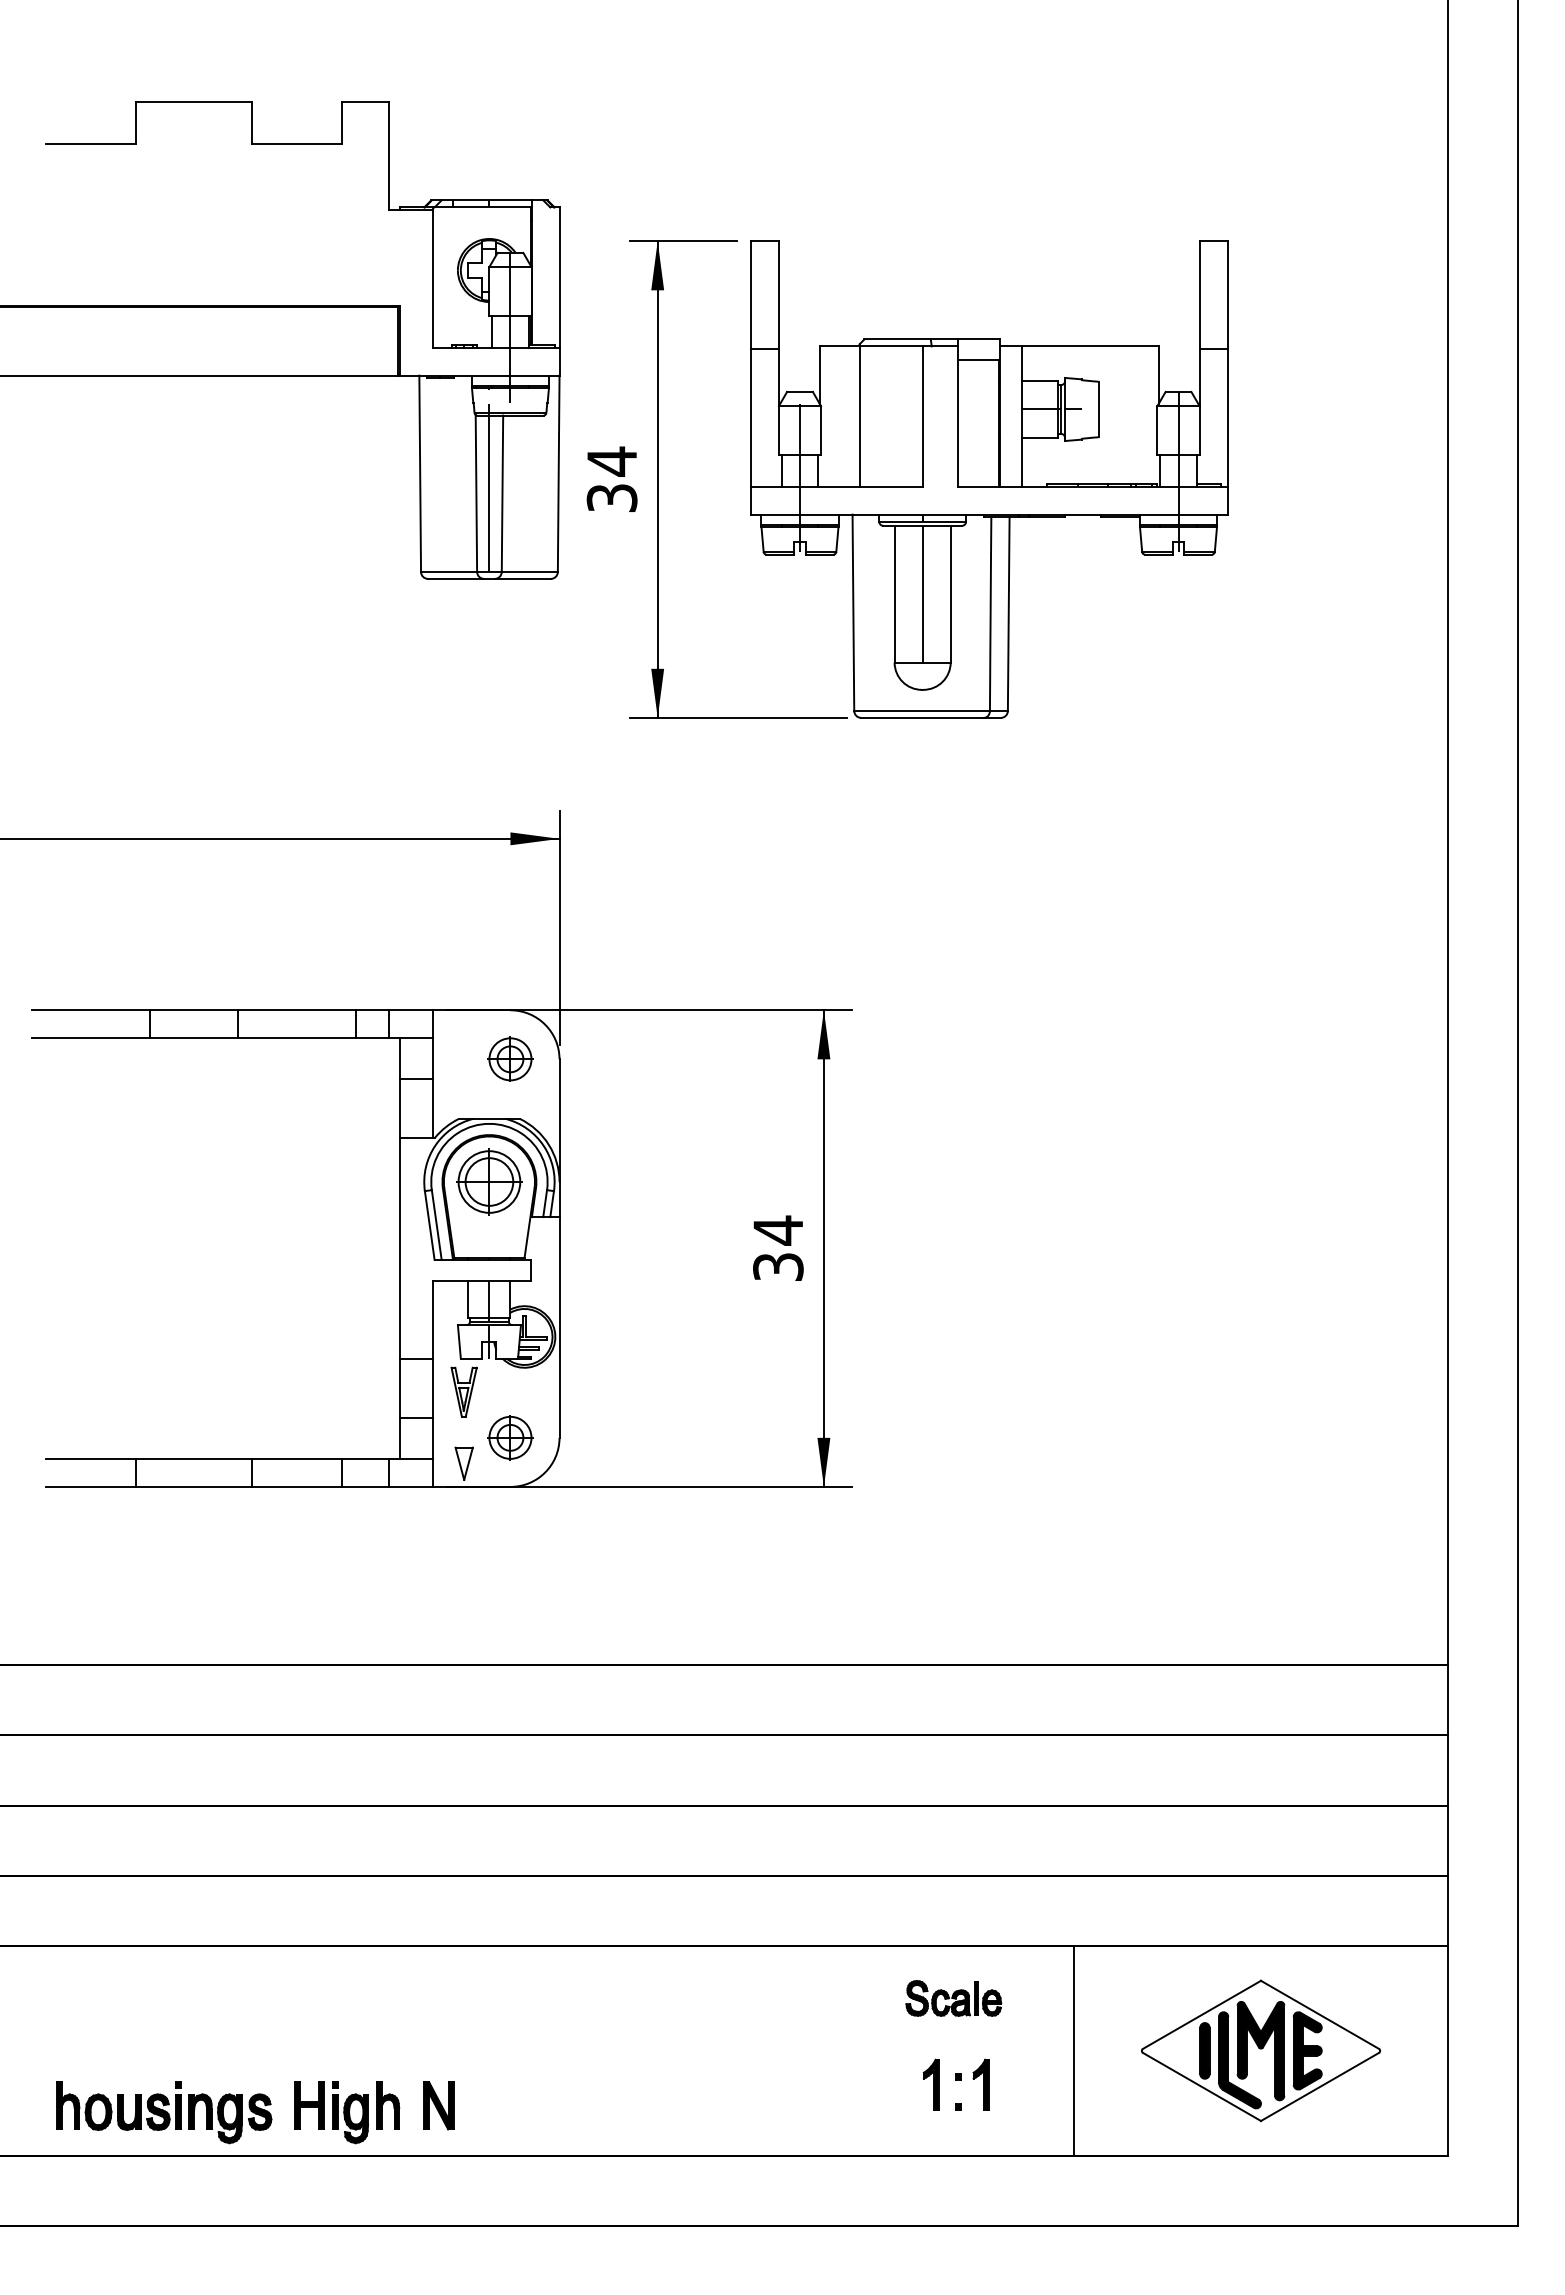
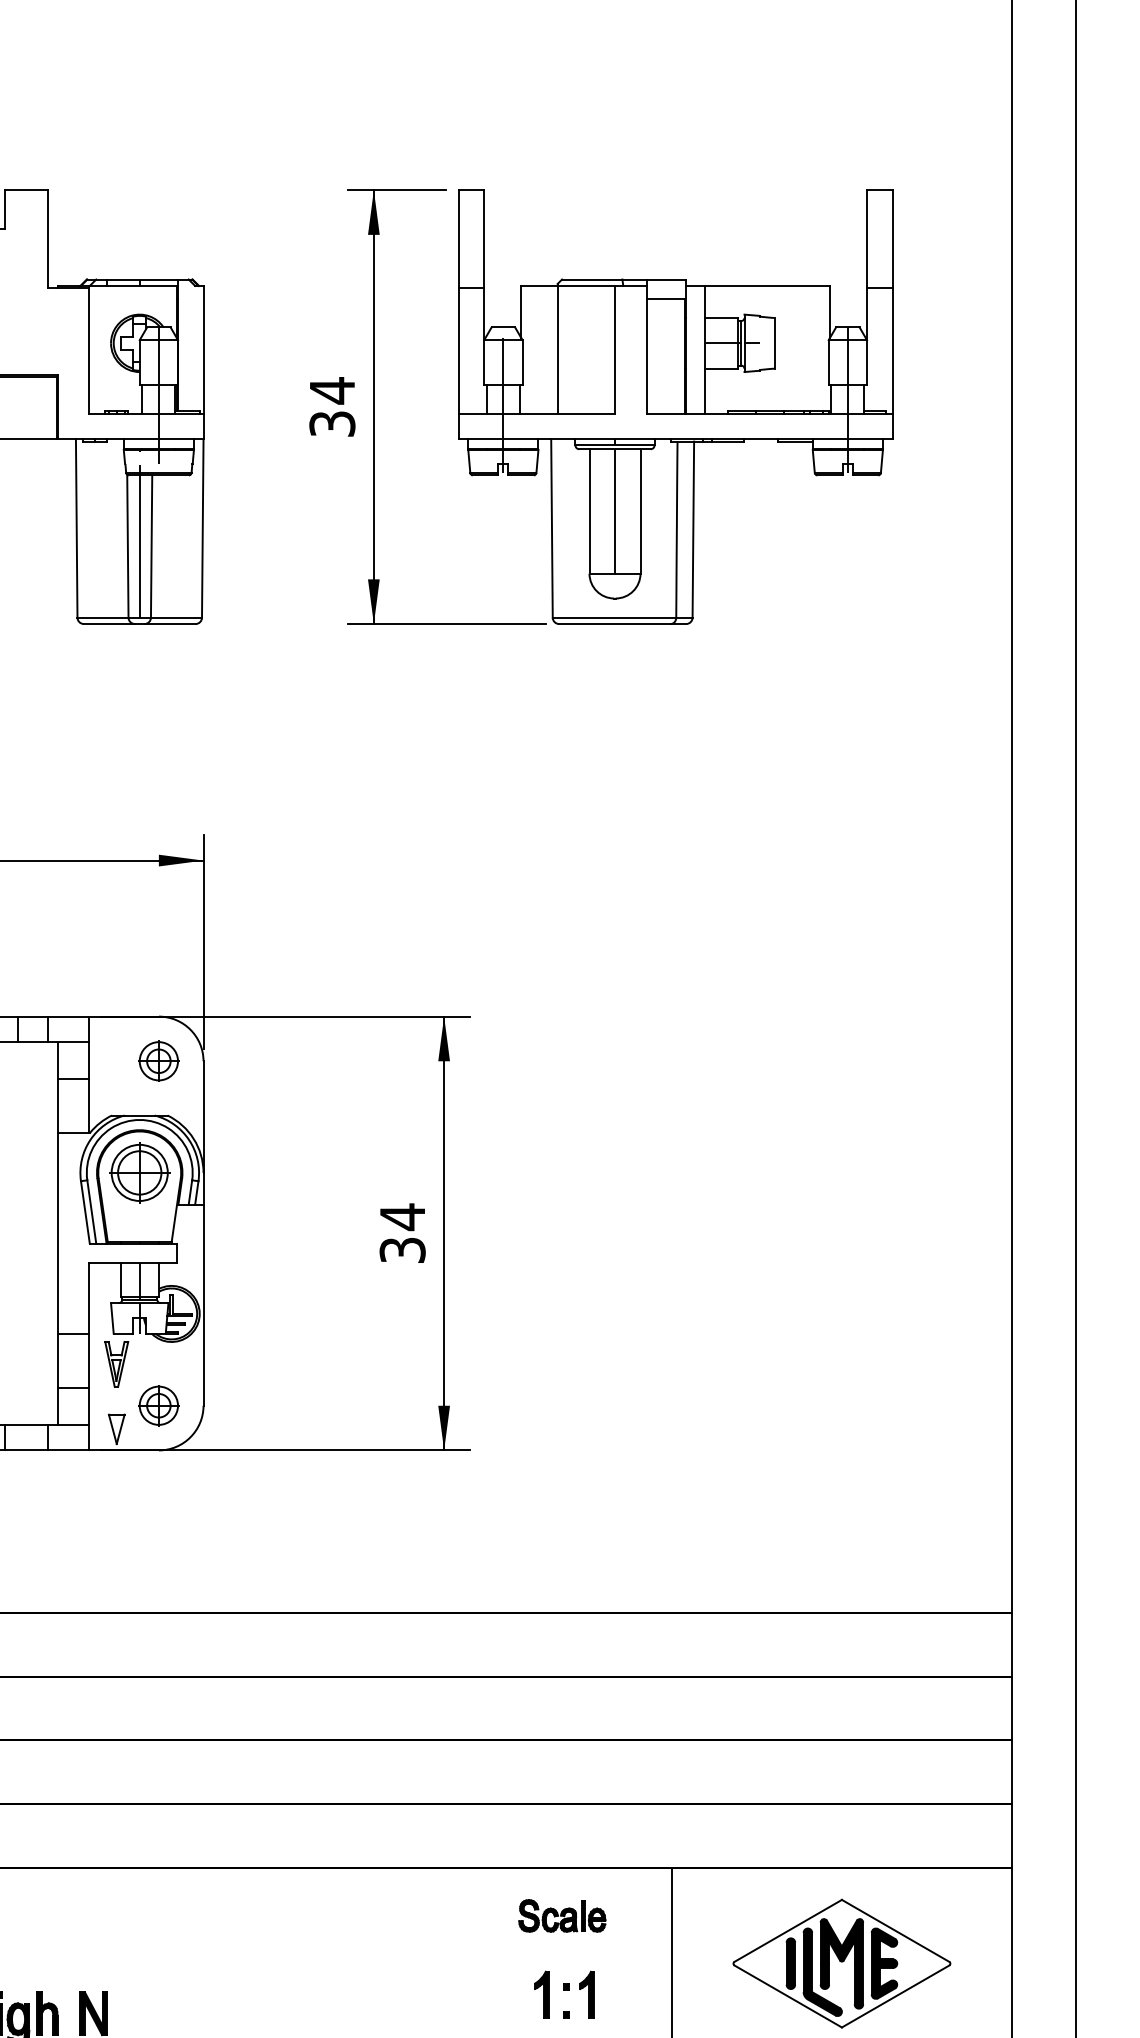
part: (907, 479) -> (601, 407), moved

